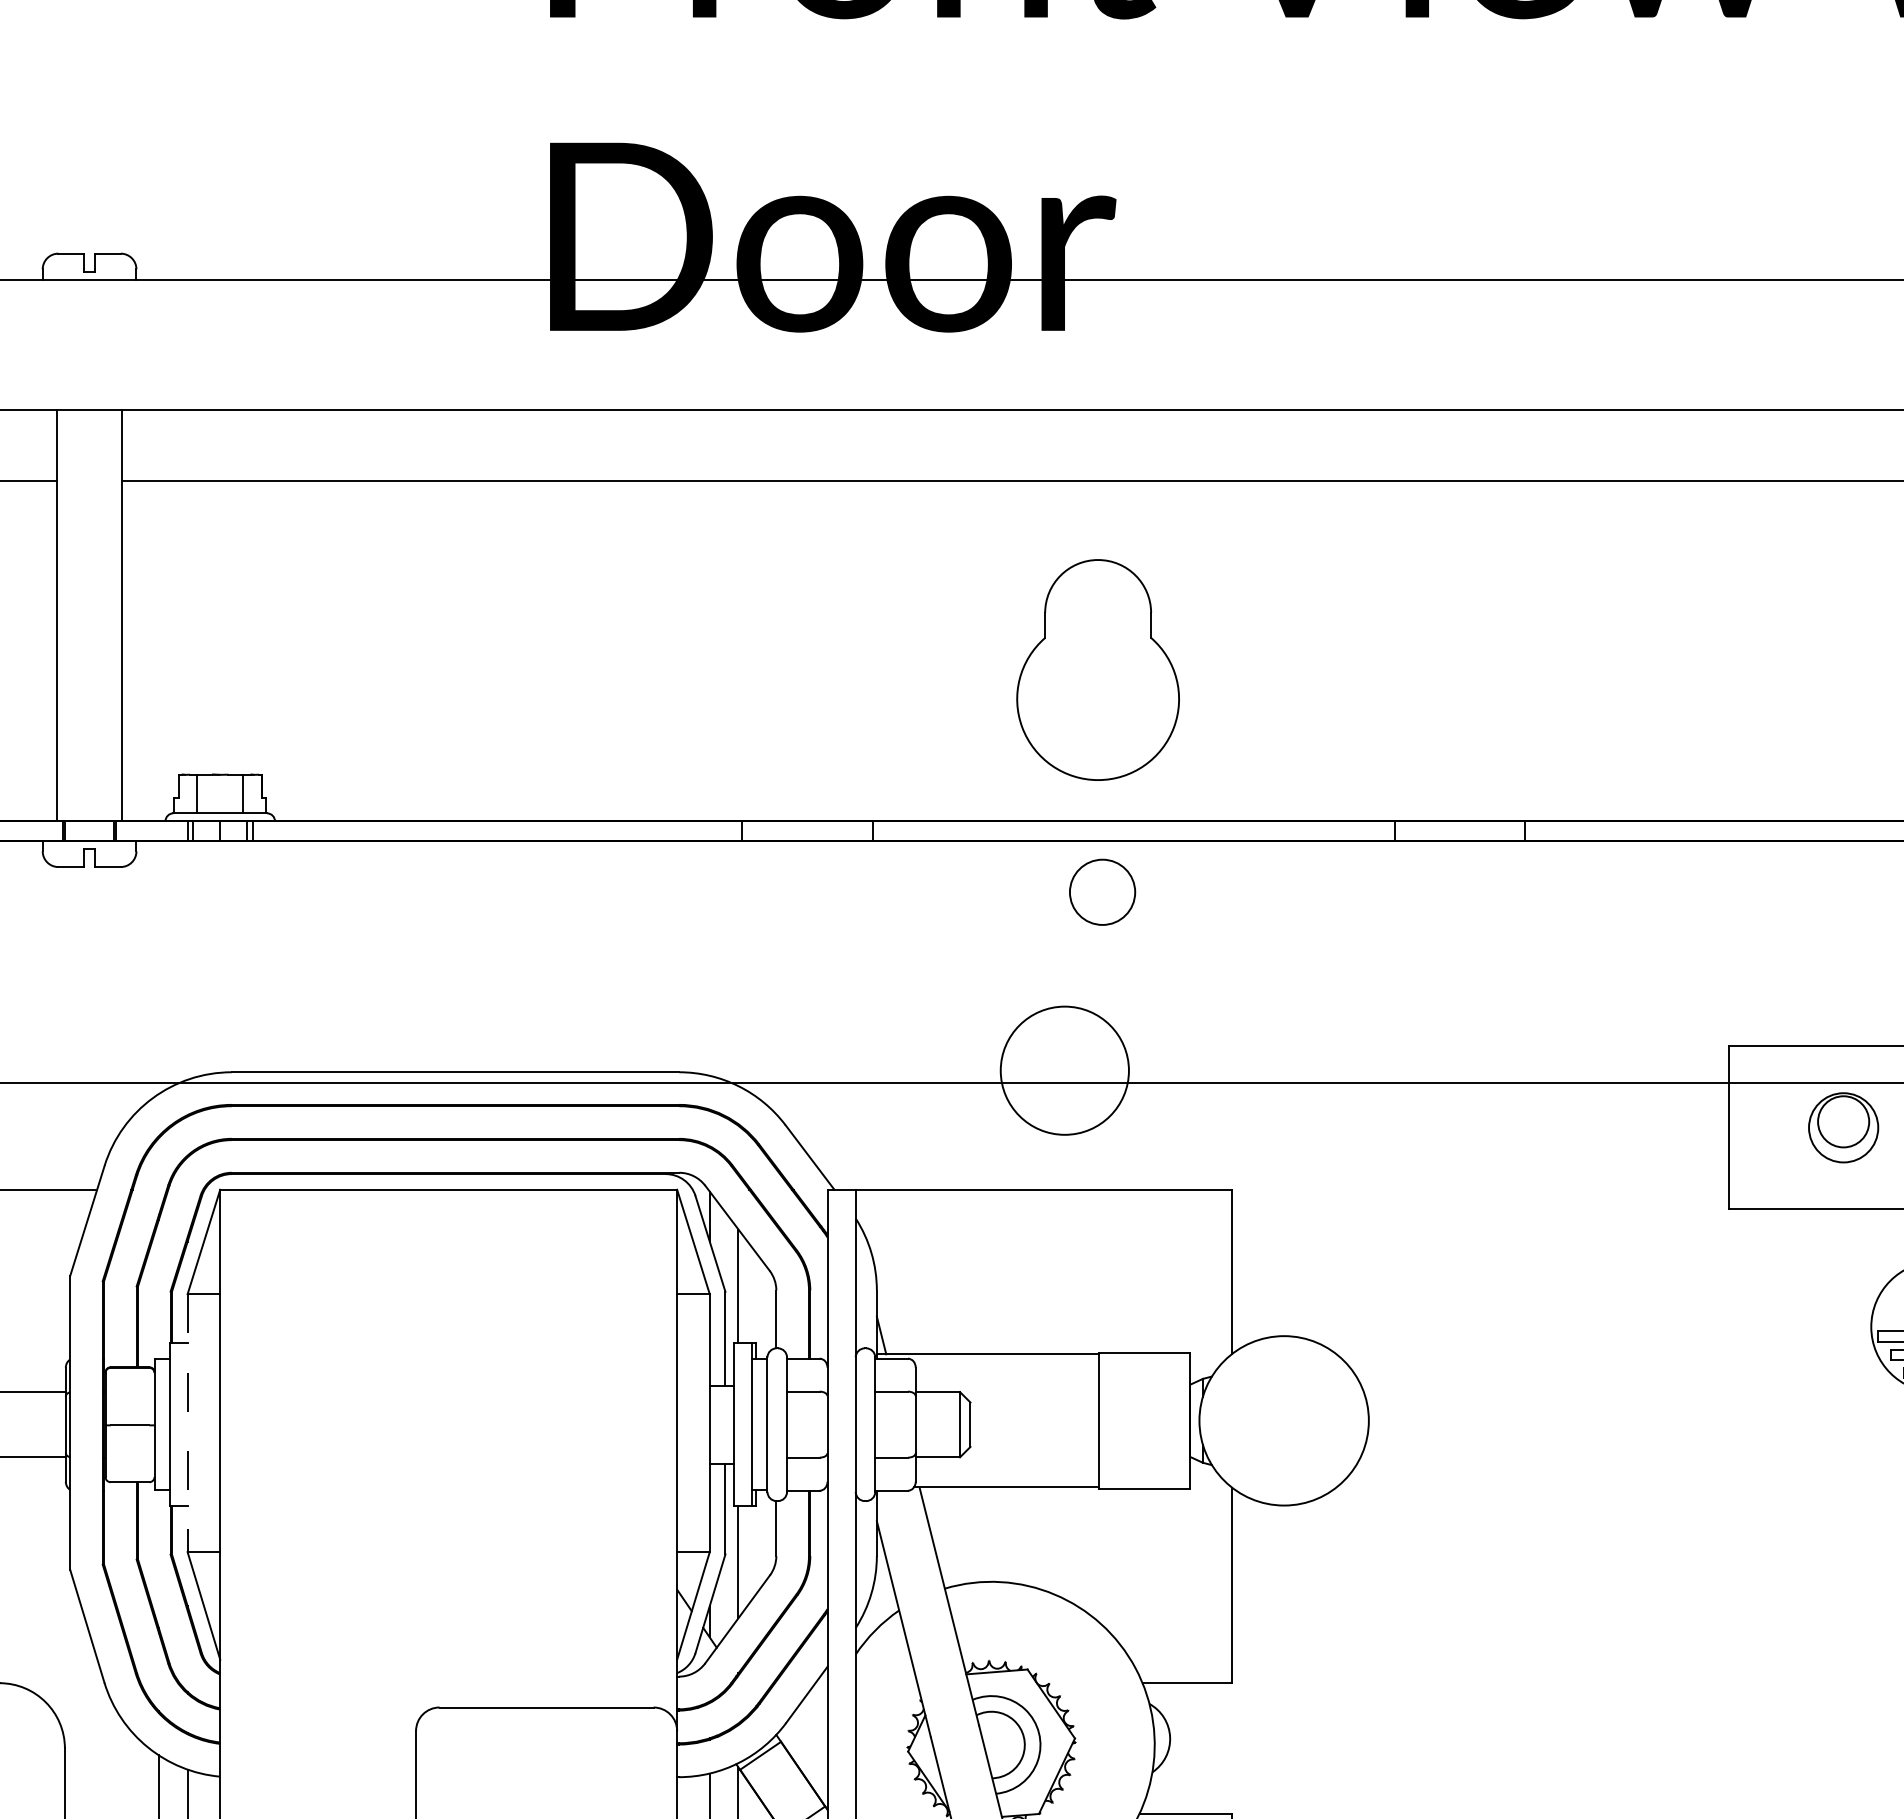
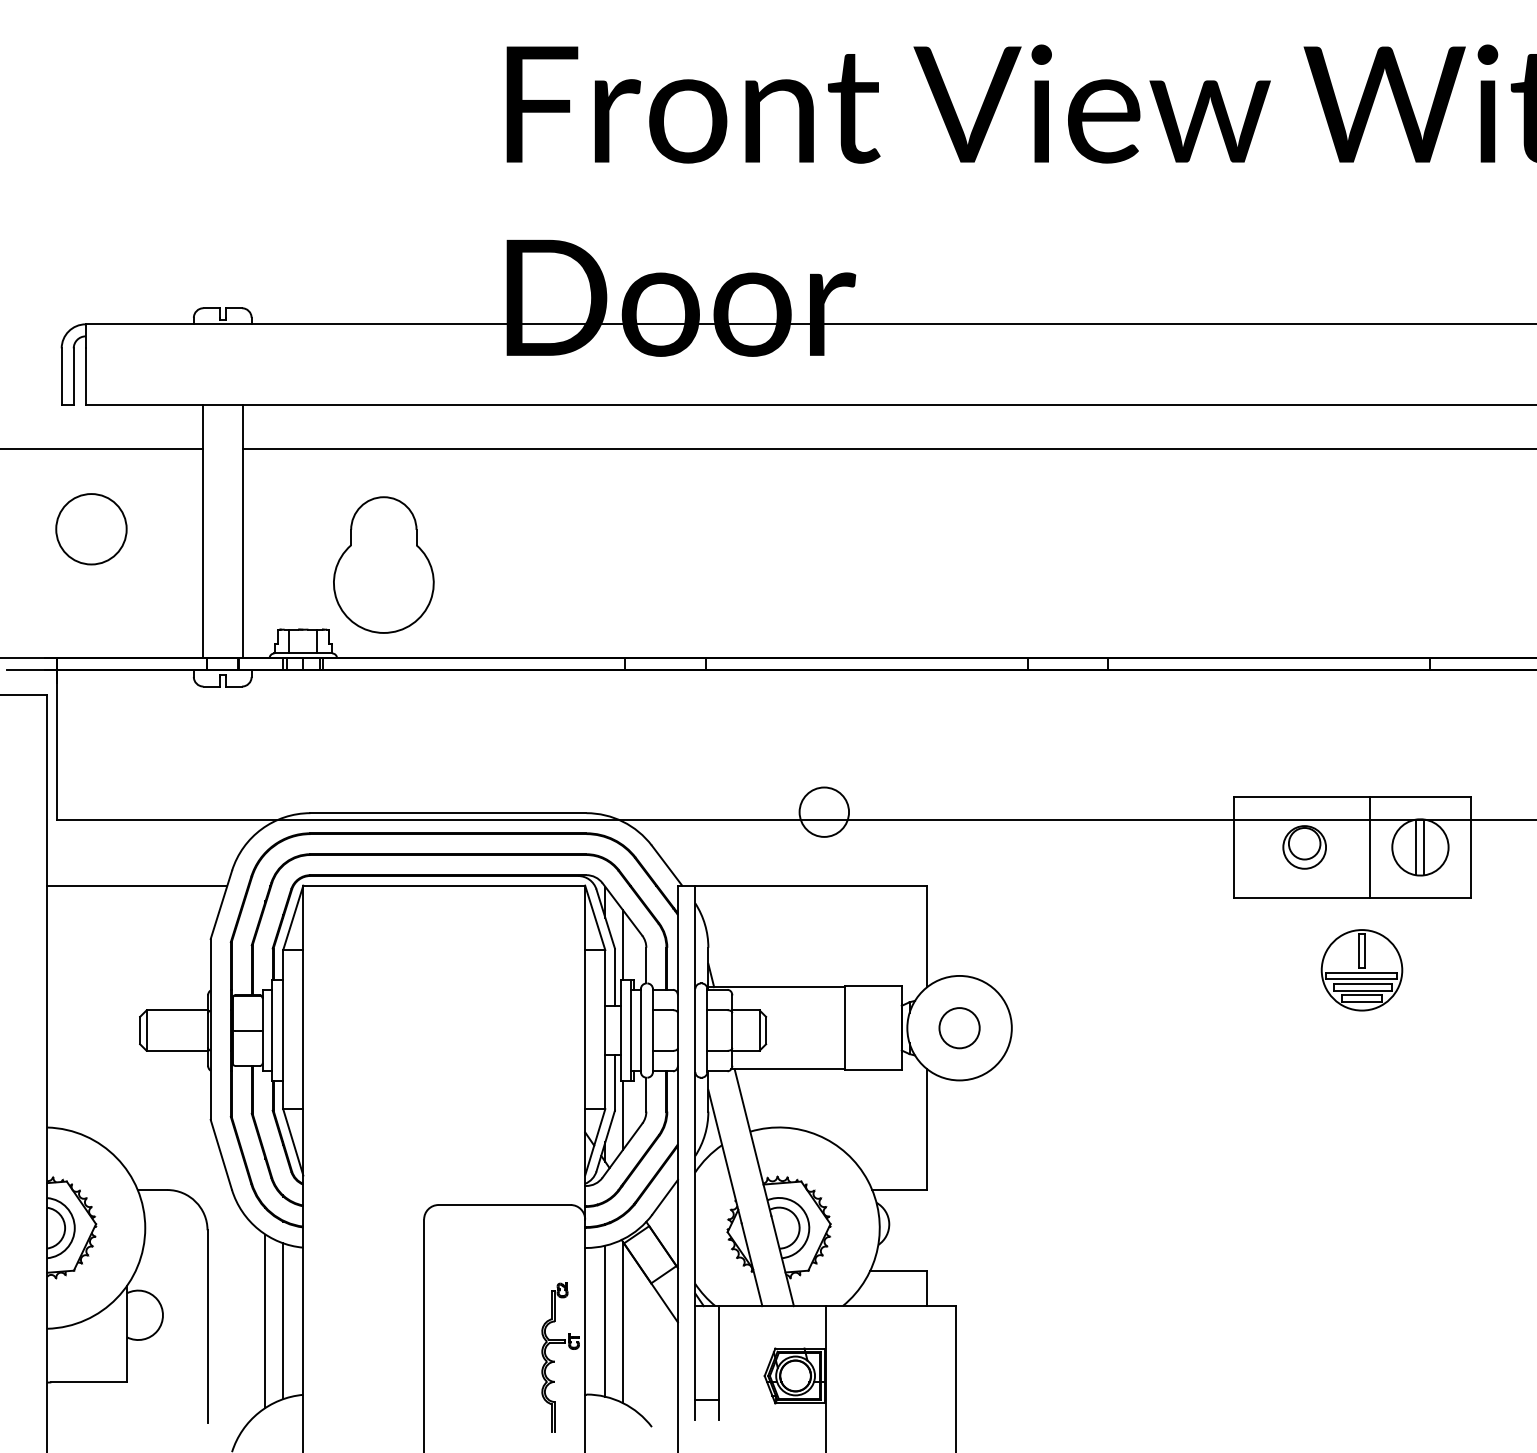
part: (1097, 669) -> (383, 564), moved
circle: (1102, 892) -> (959, 1028), moved
circle: (1065, 1069) -> (824, 811), size x0.62
line: (188, 1422) -> (283, 1029), dashed -> solid

